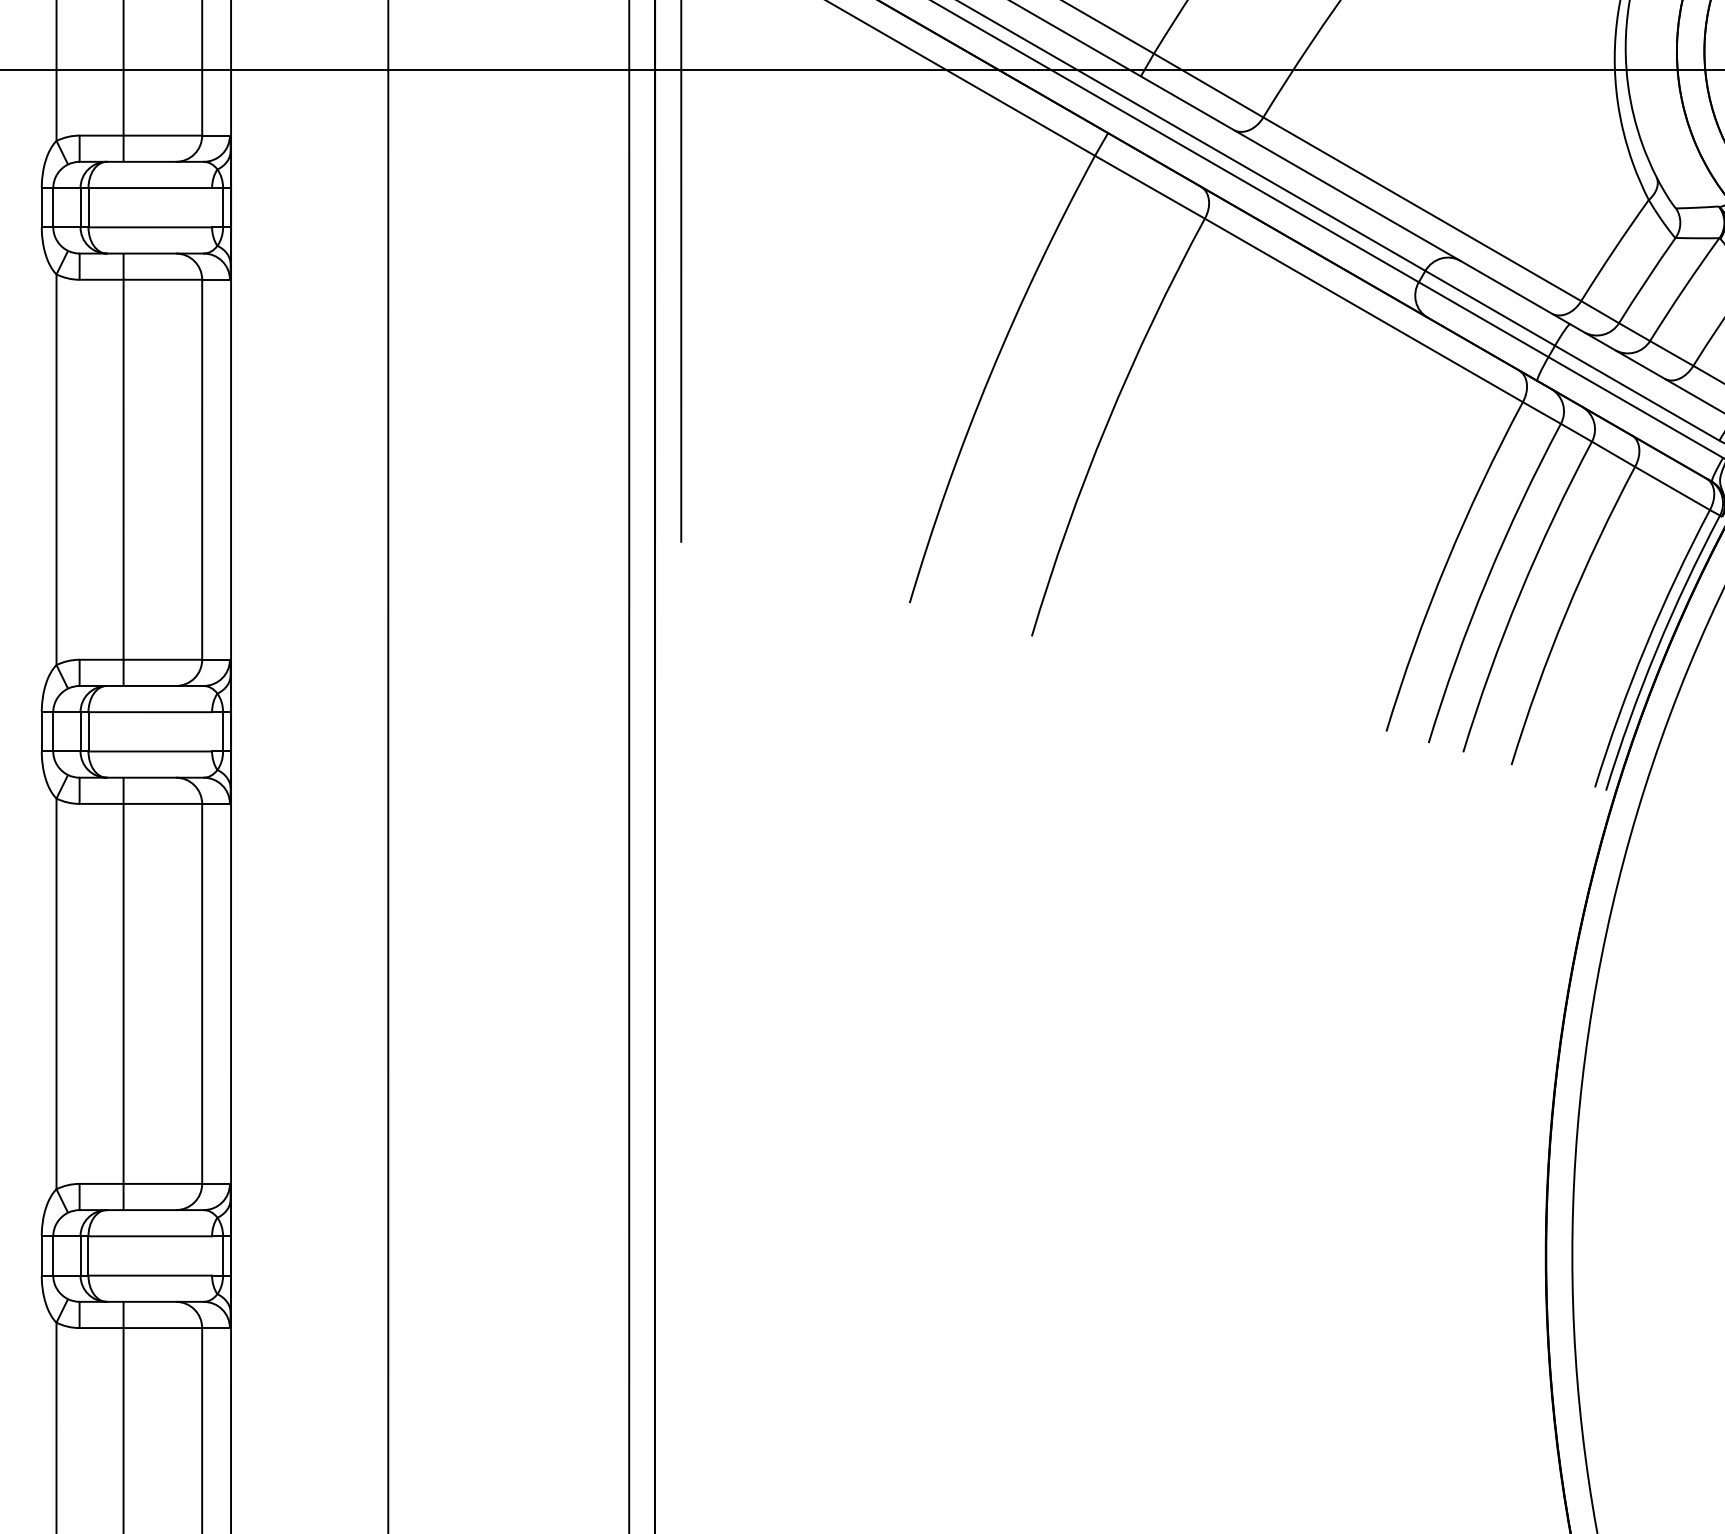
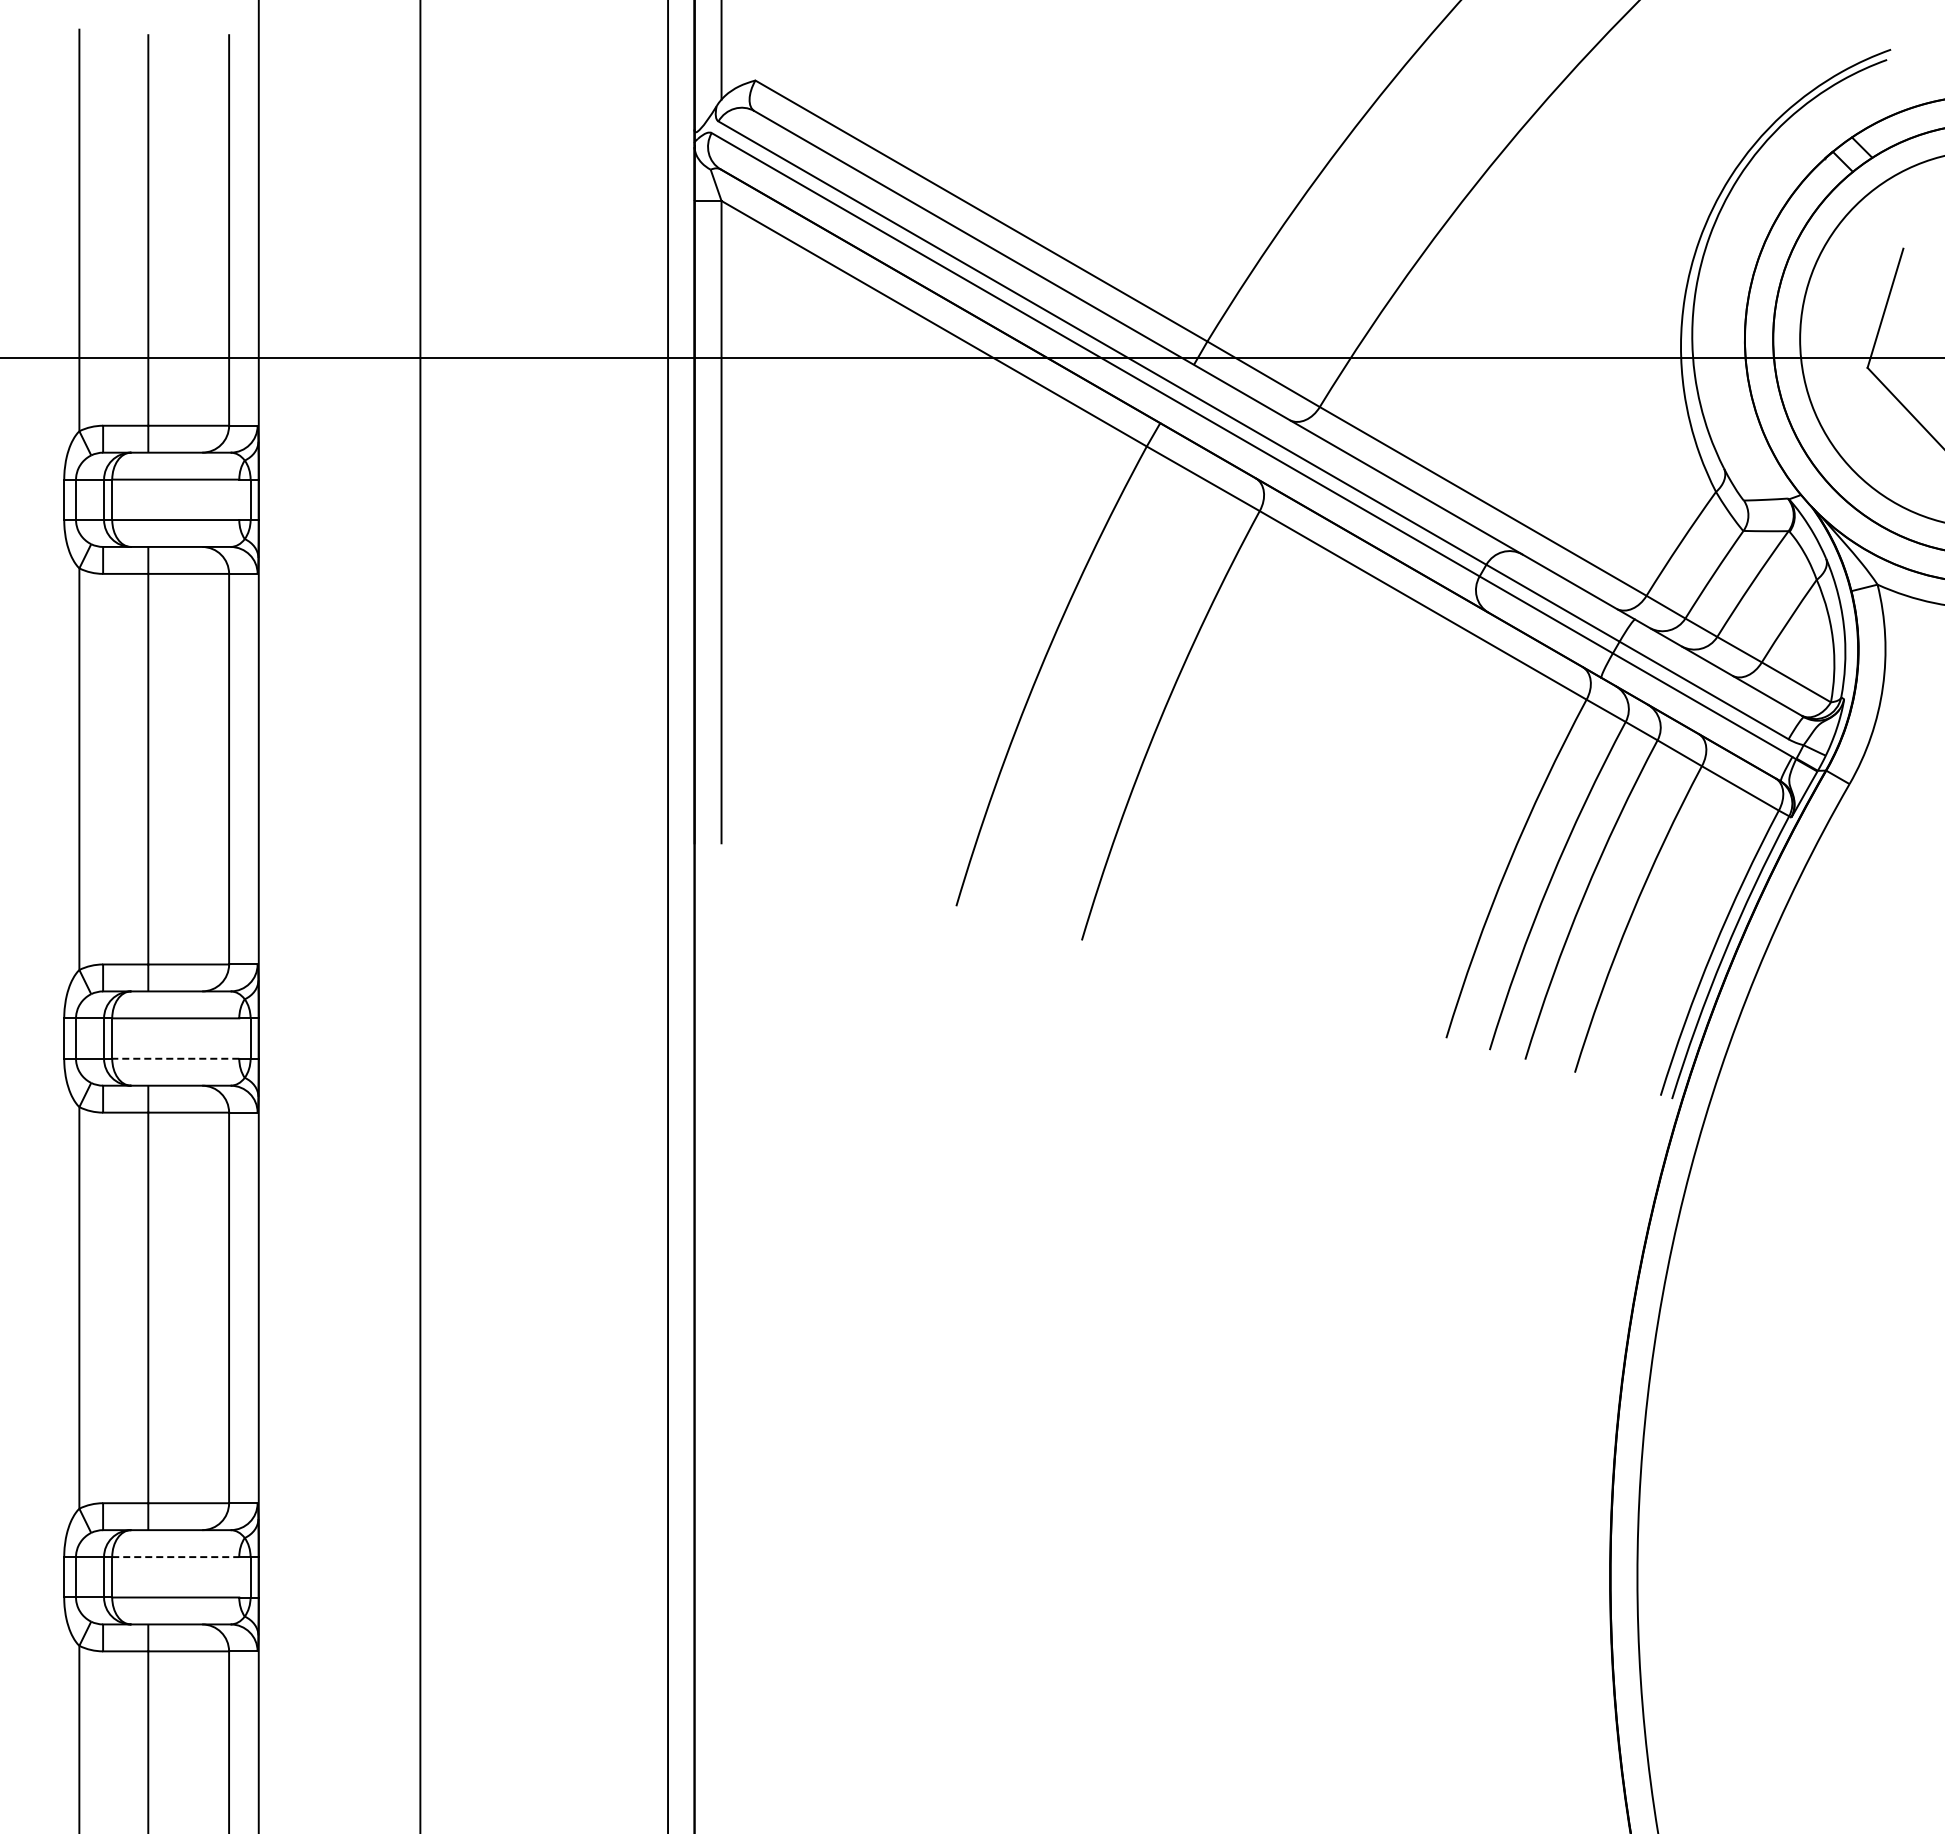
line: (150, 751) -> (175, 1058), solid -> dashed
line: (150, 1236) -> (175, 1557), solid -> dashed

